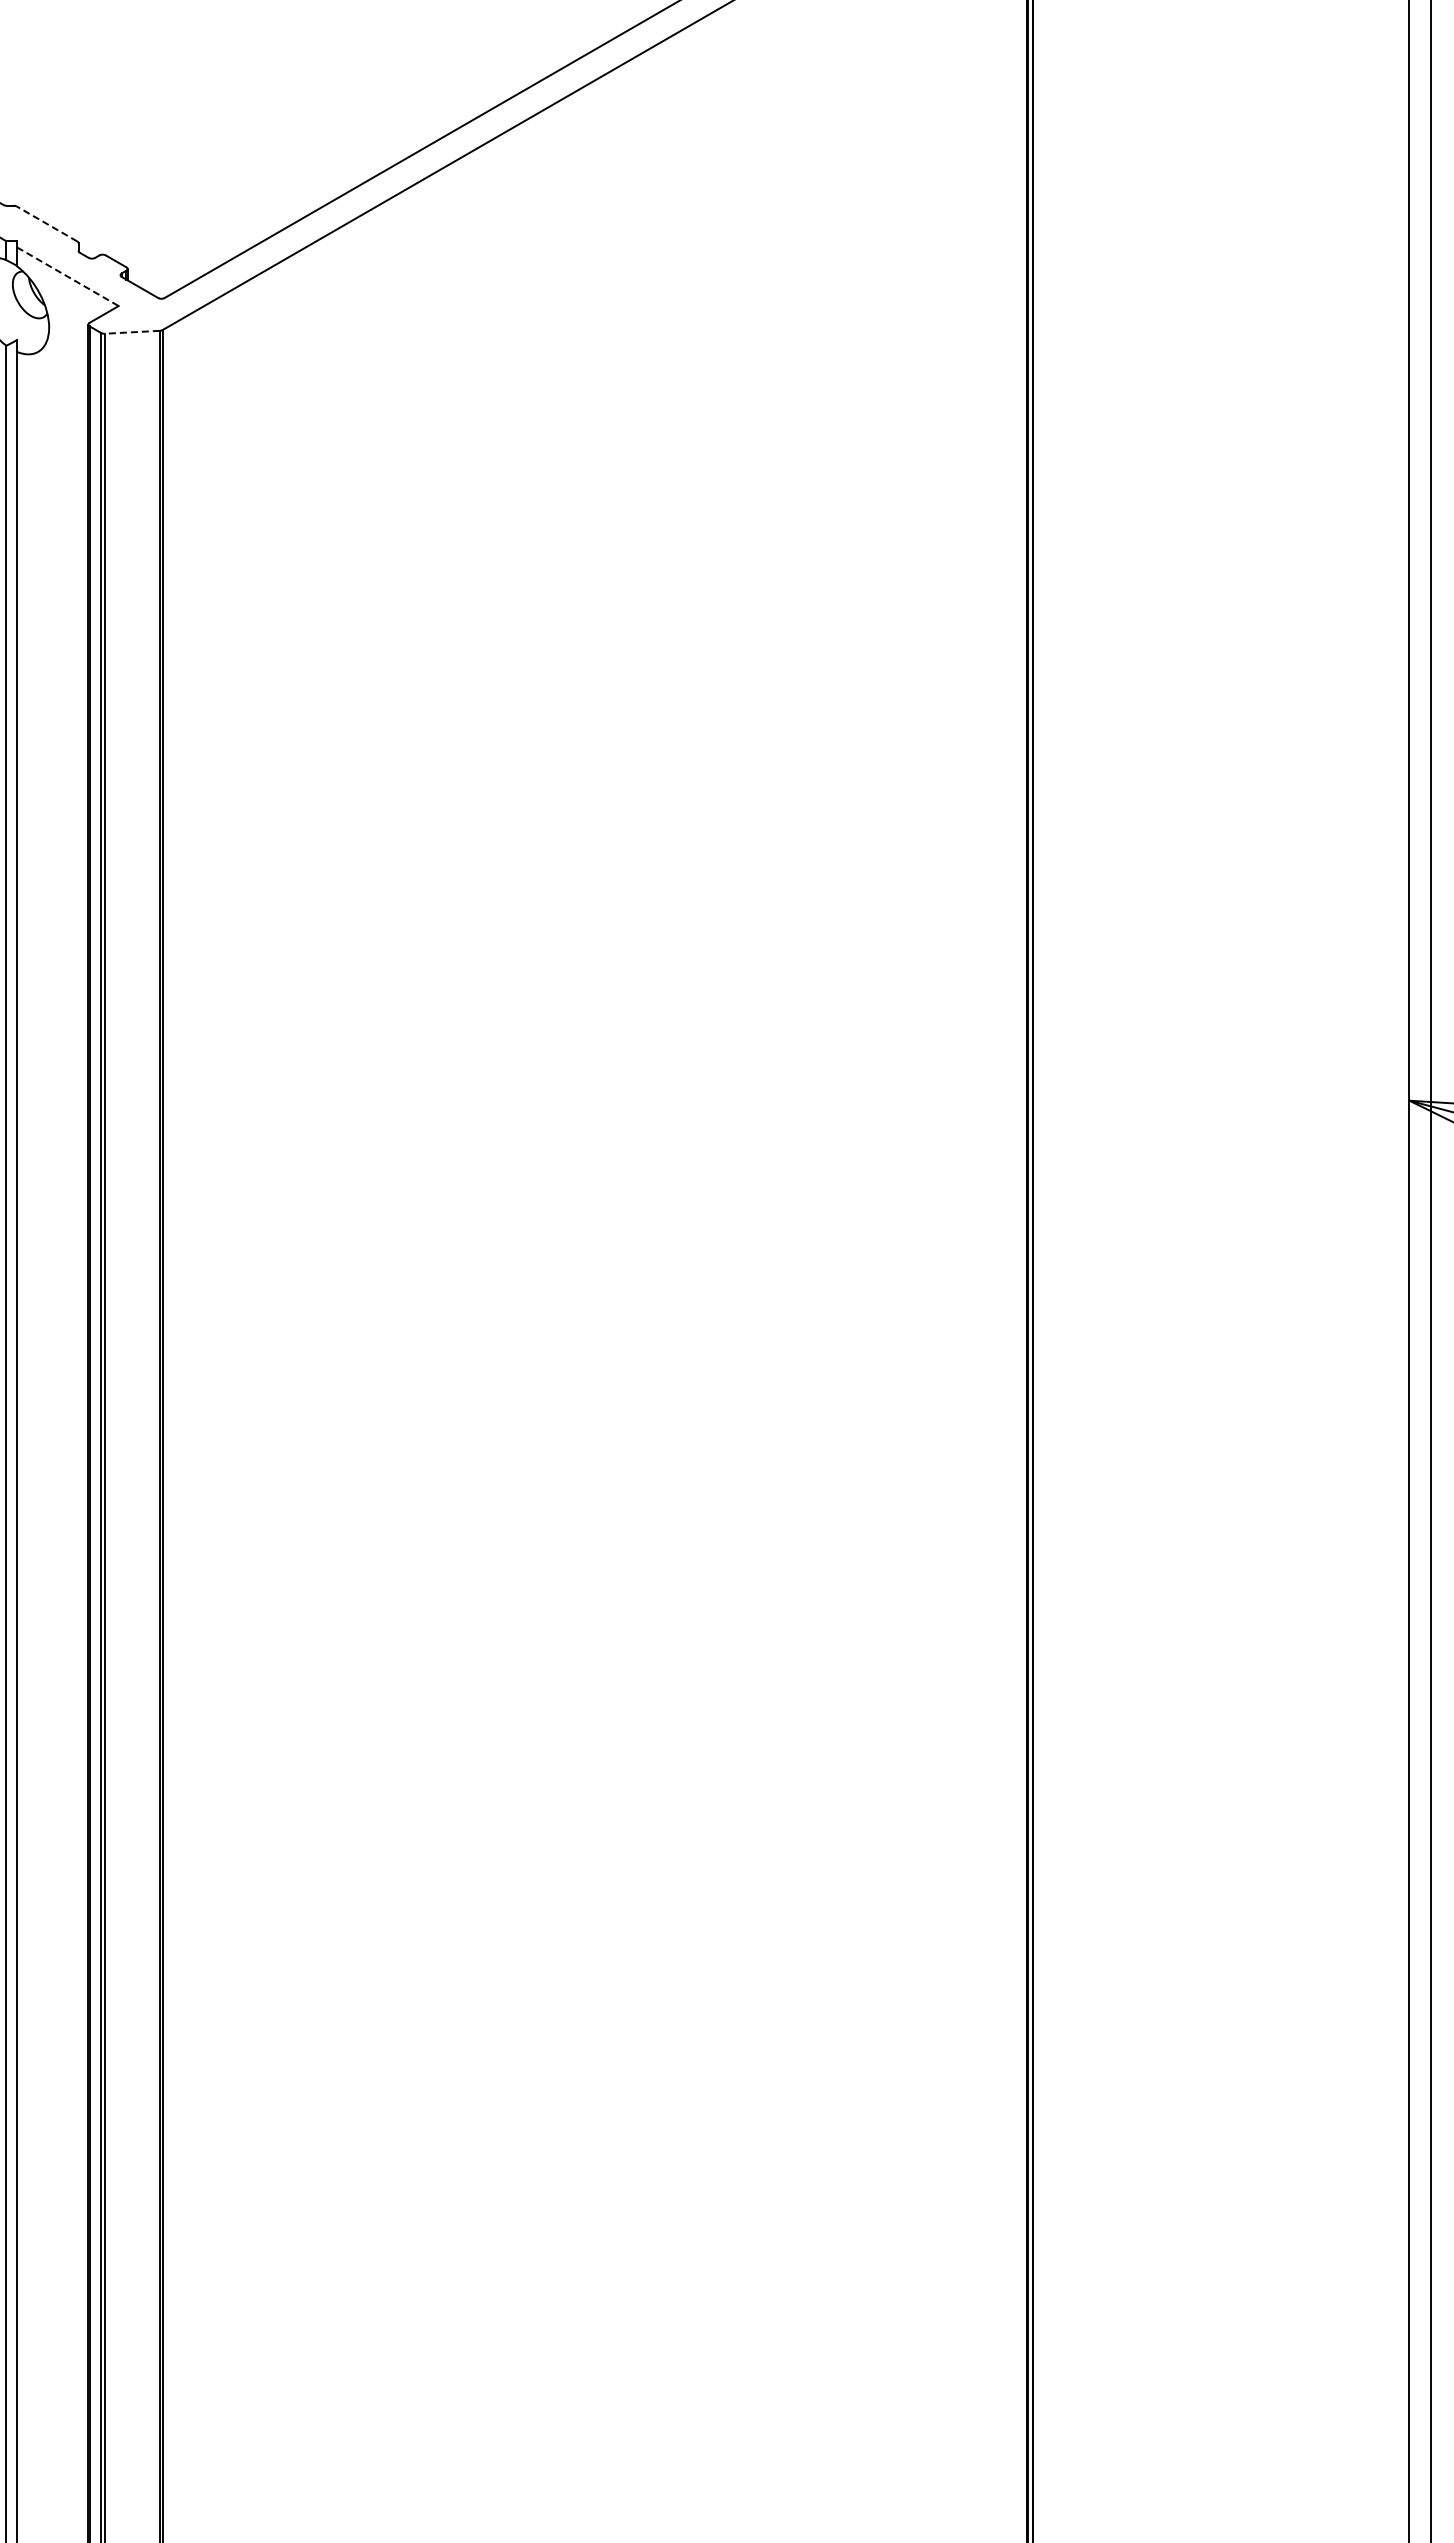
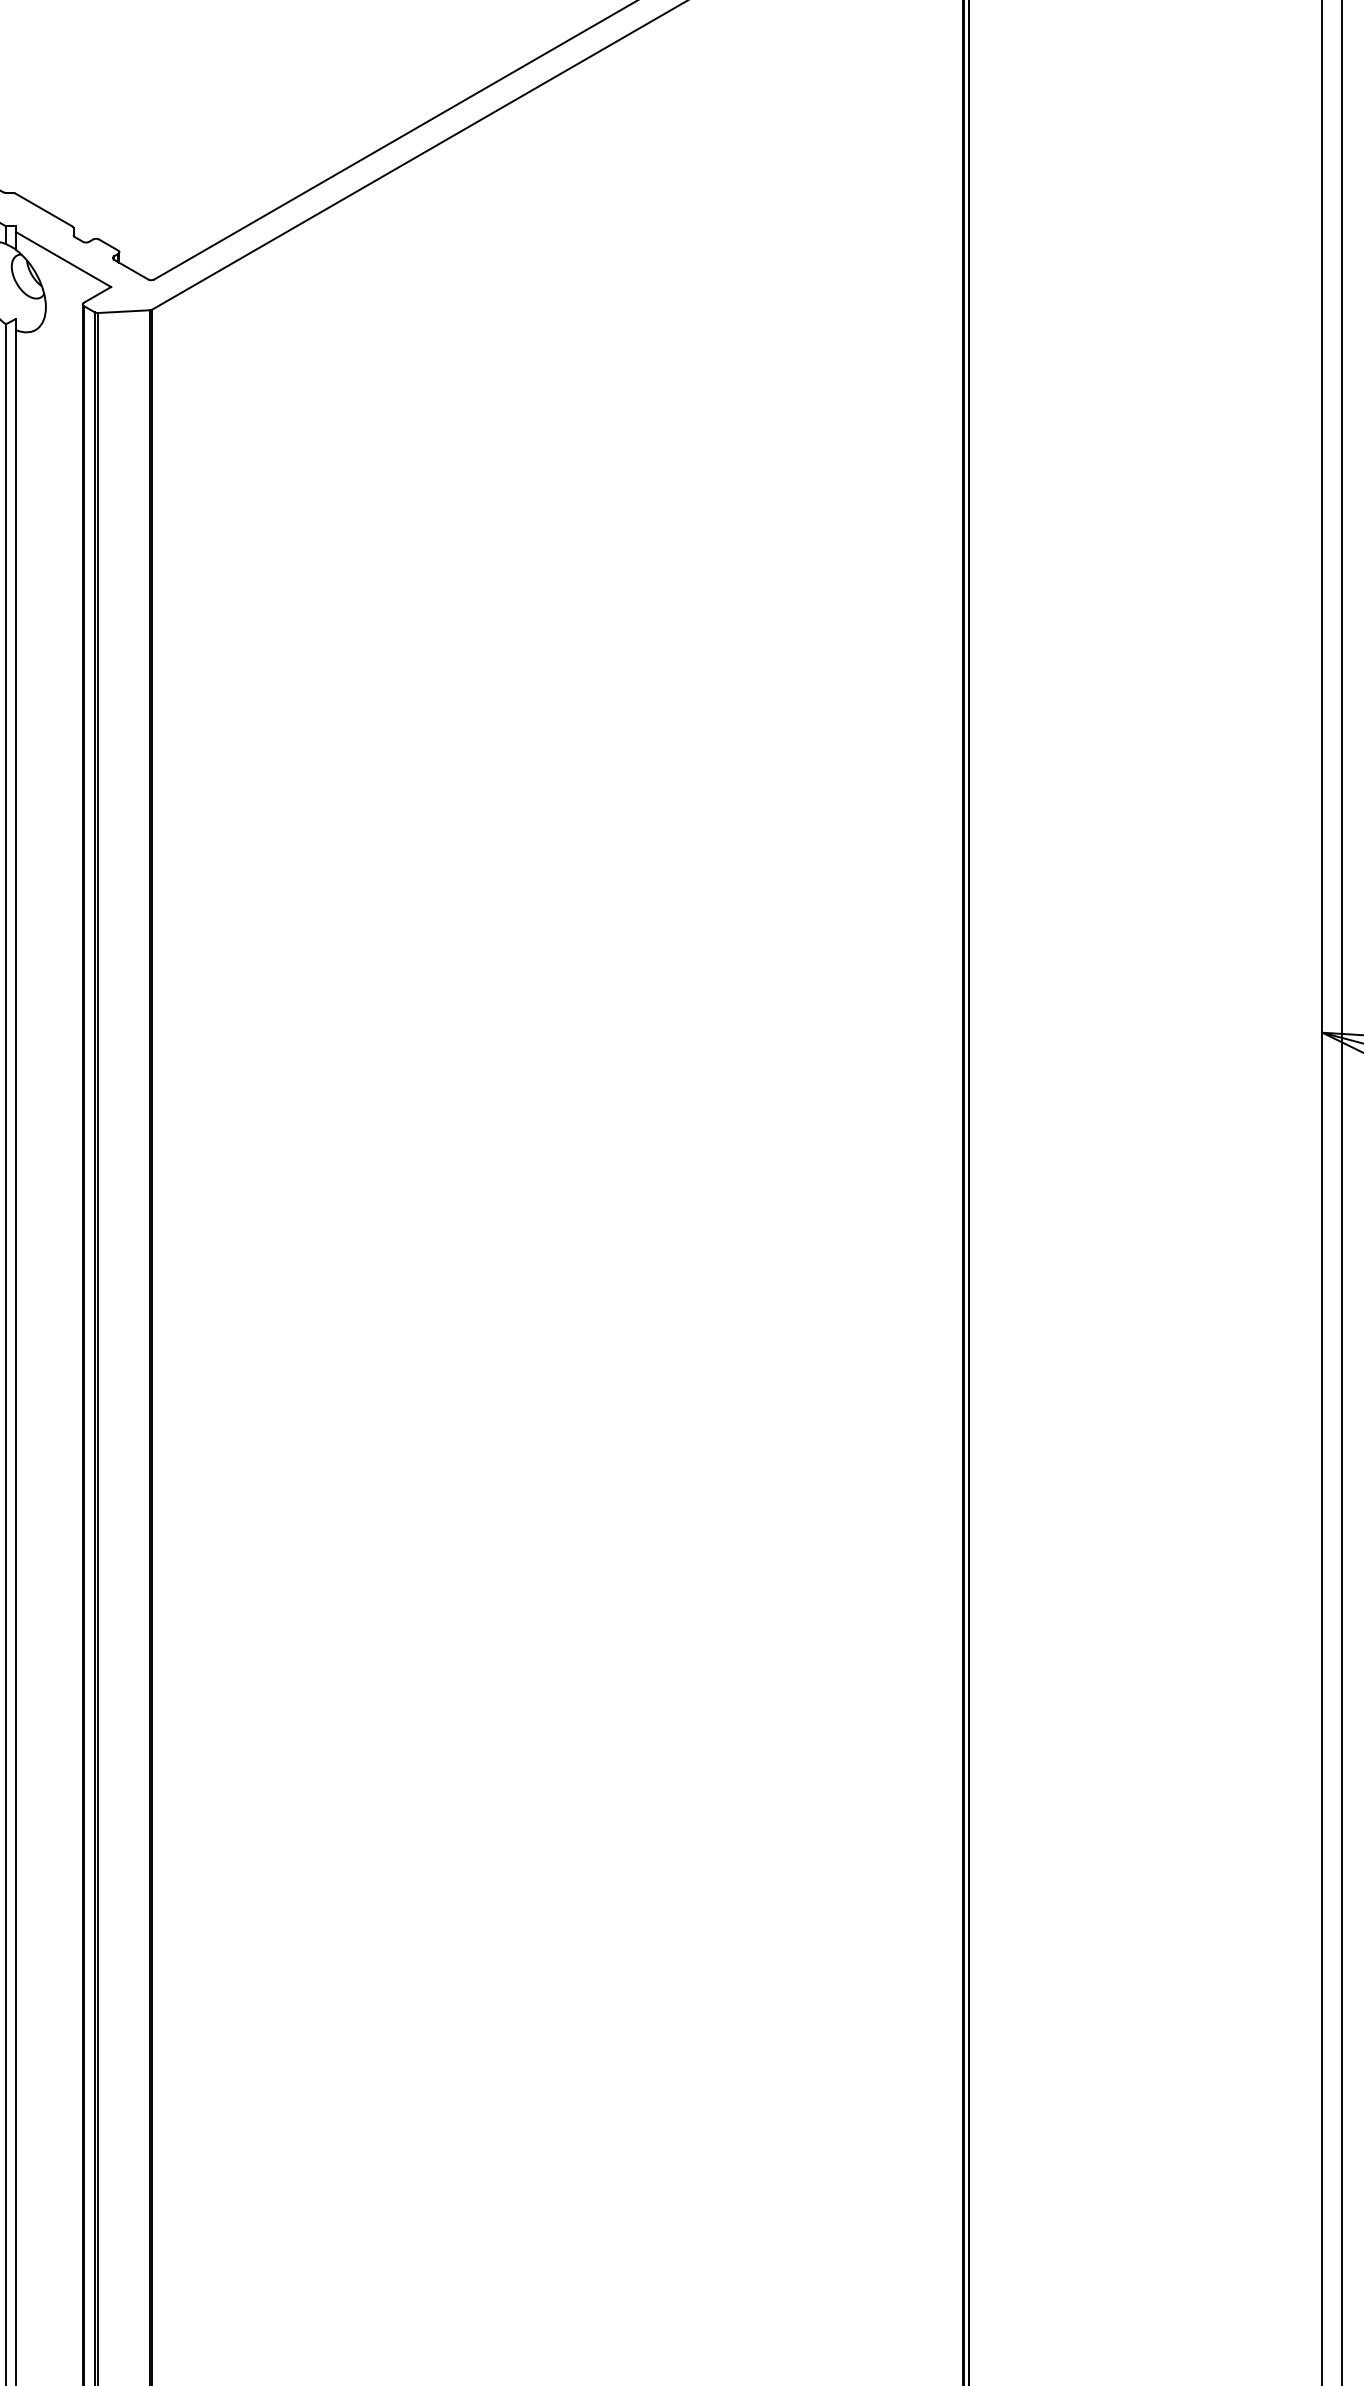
line: (47, 223) -> (44, 209), dashed -> solid
line: (67, 276) -> (63, 259), dashed -> solid
line: (132, 332) -> (124, 311), dashed -> solid

